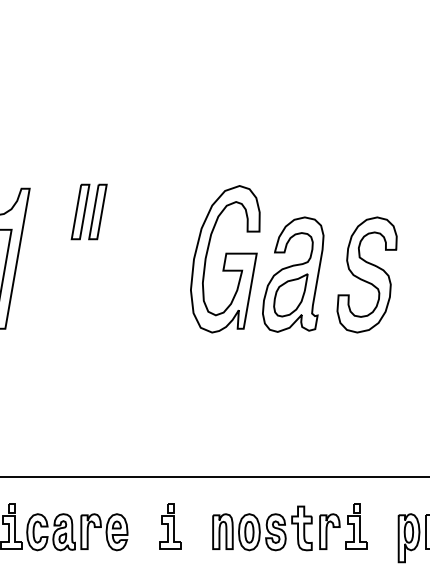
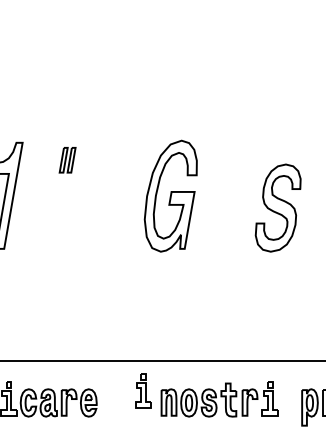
part: (88, 210) -> (67, 159), size x0.6
part: (293, 274) -> (222, 207), removed
part: (170, 526) -> (143, 390), moved

